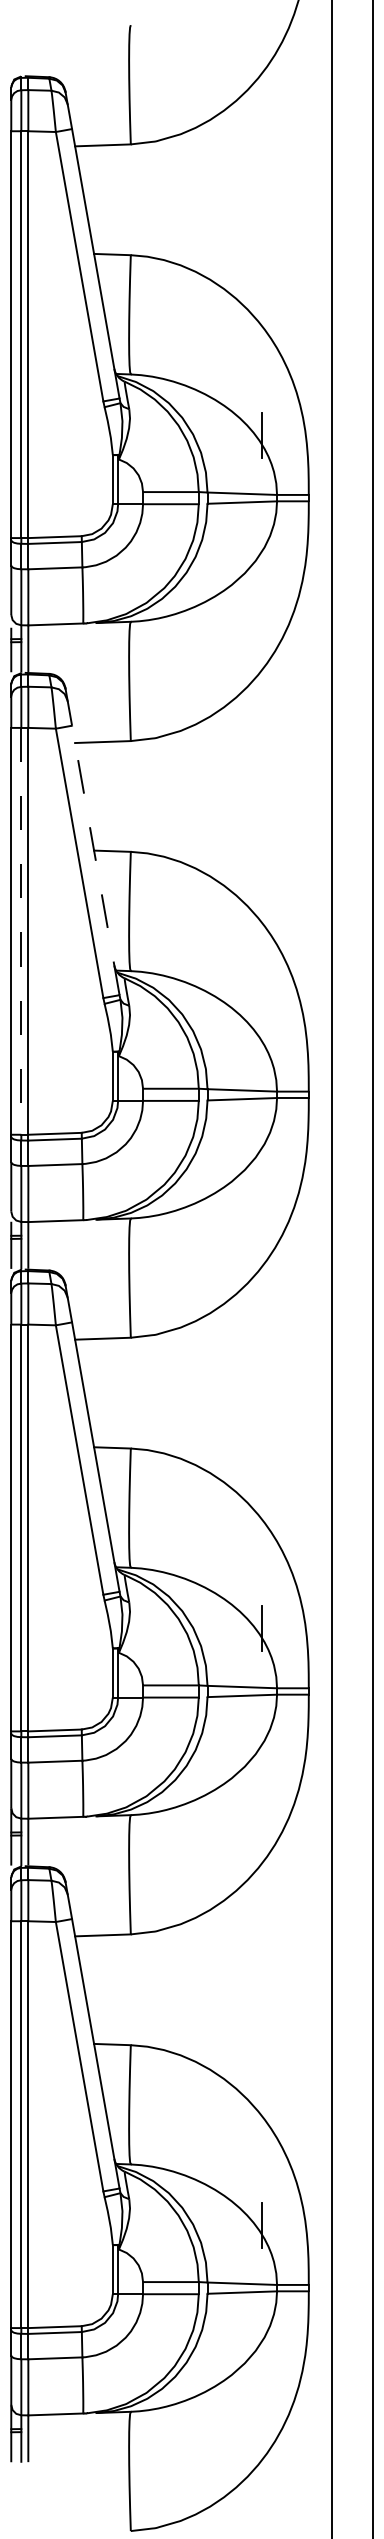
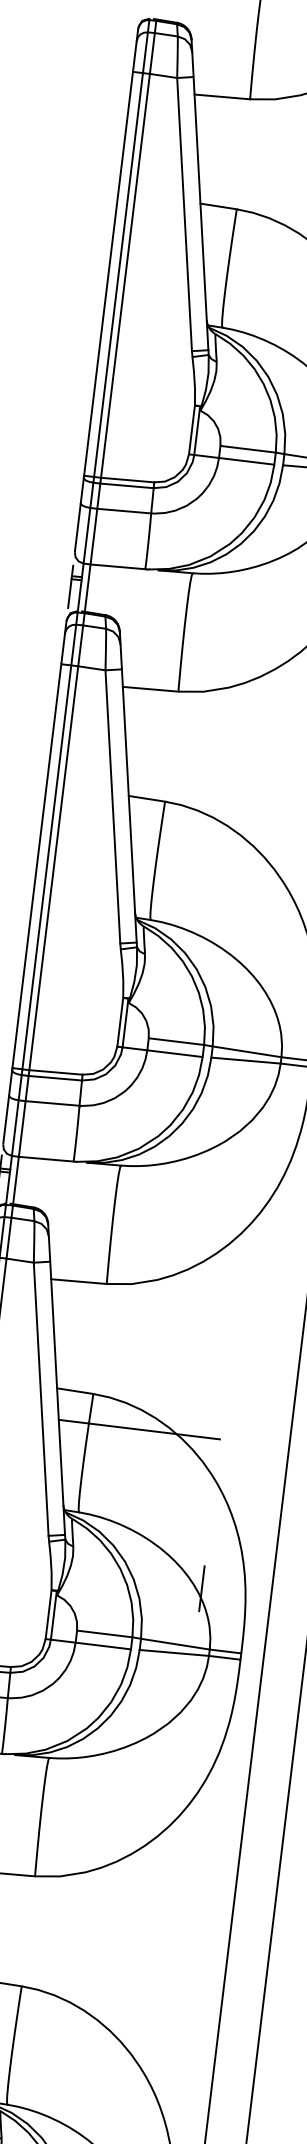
line: (95, 860) -> (128, 805), dashed -> solid
line: (21, 931) -> (46, 867), dashed -> solid
line: (180, 1478) -> (139, 1429), added

